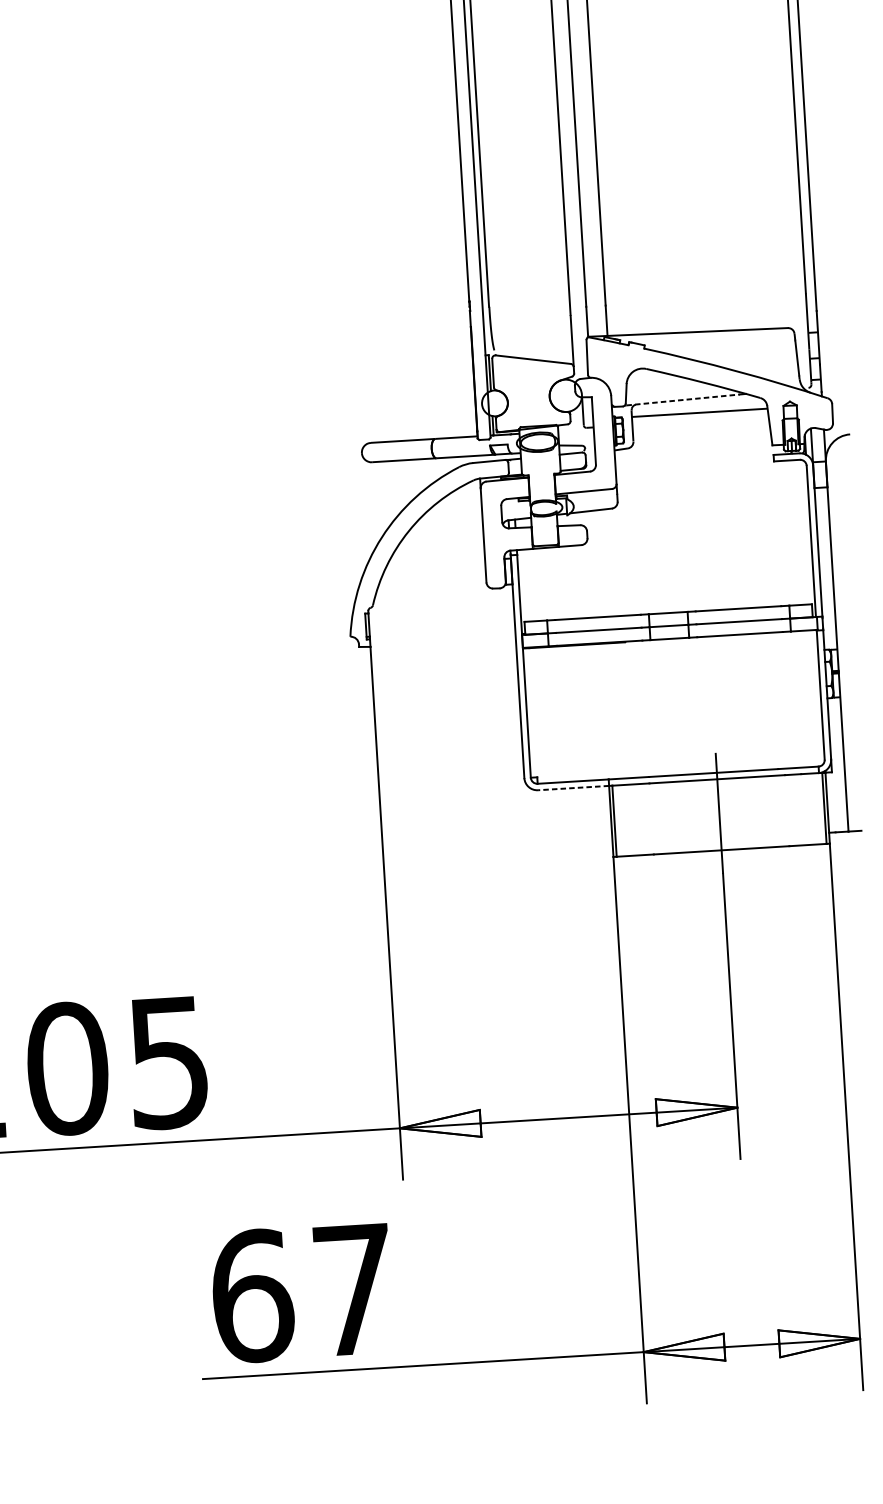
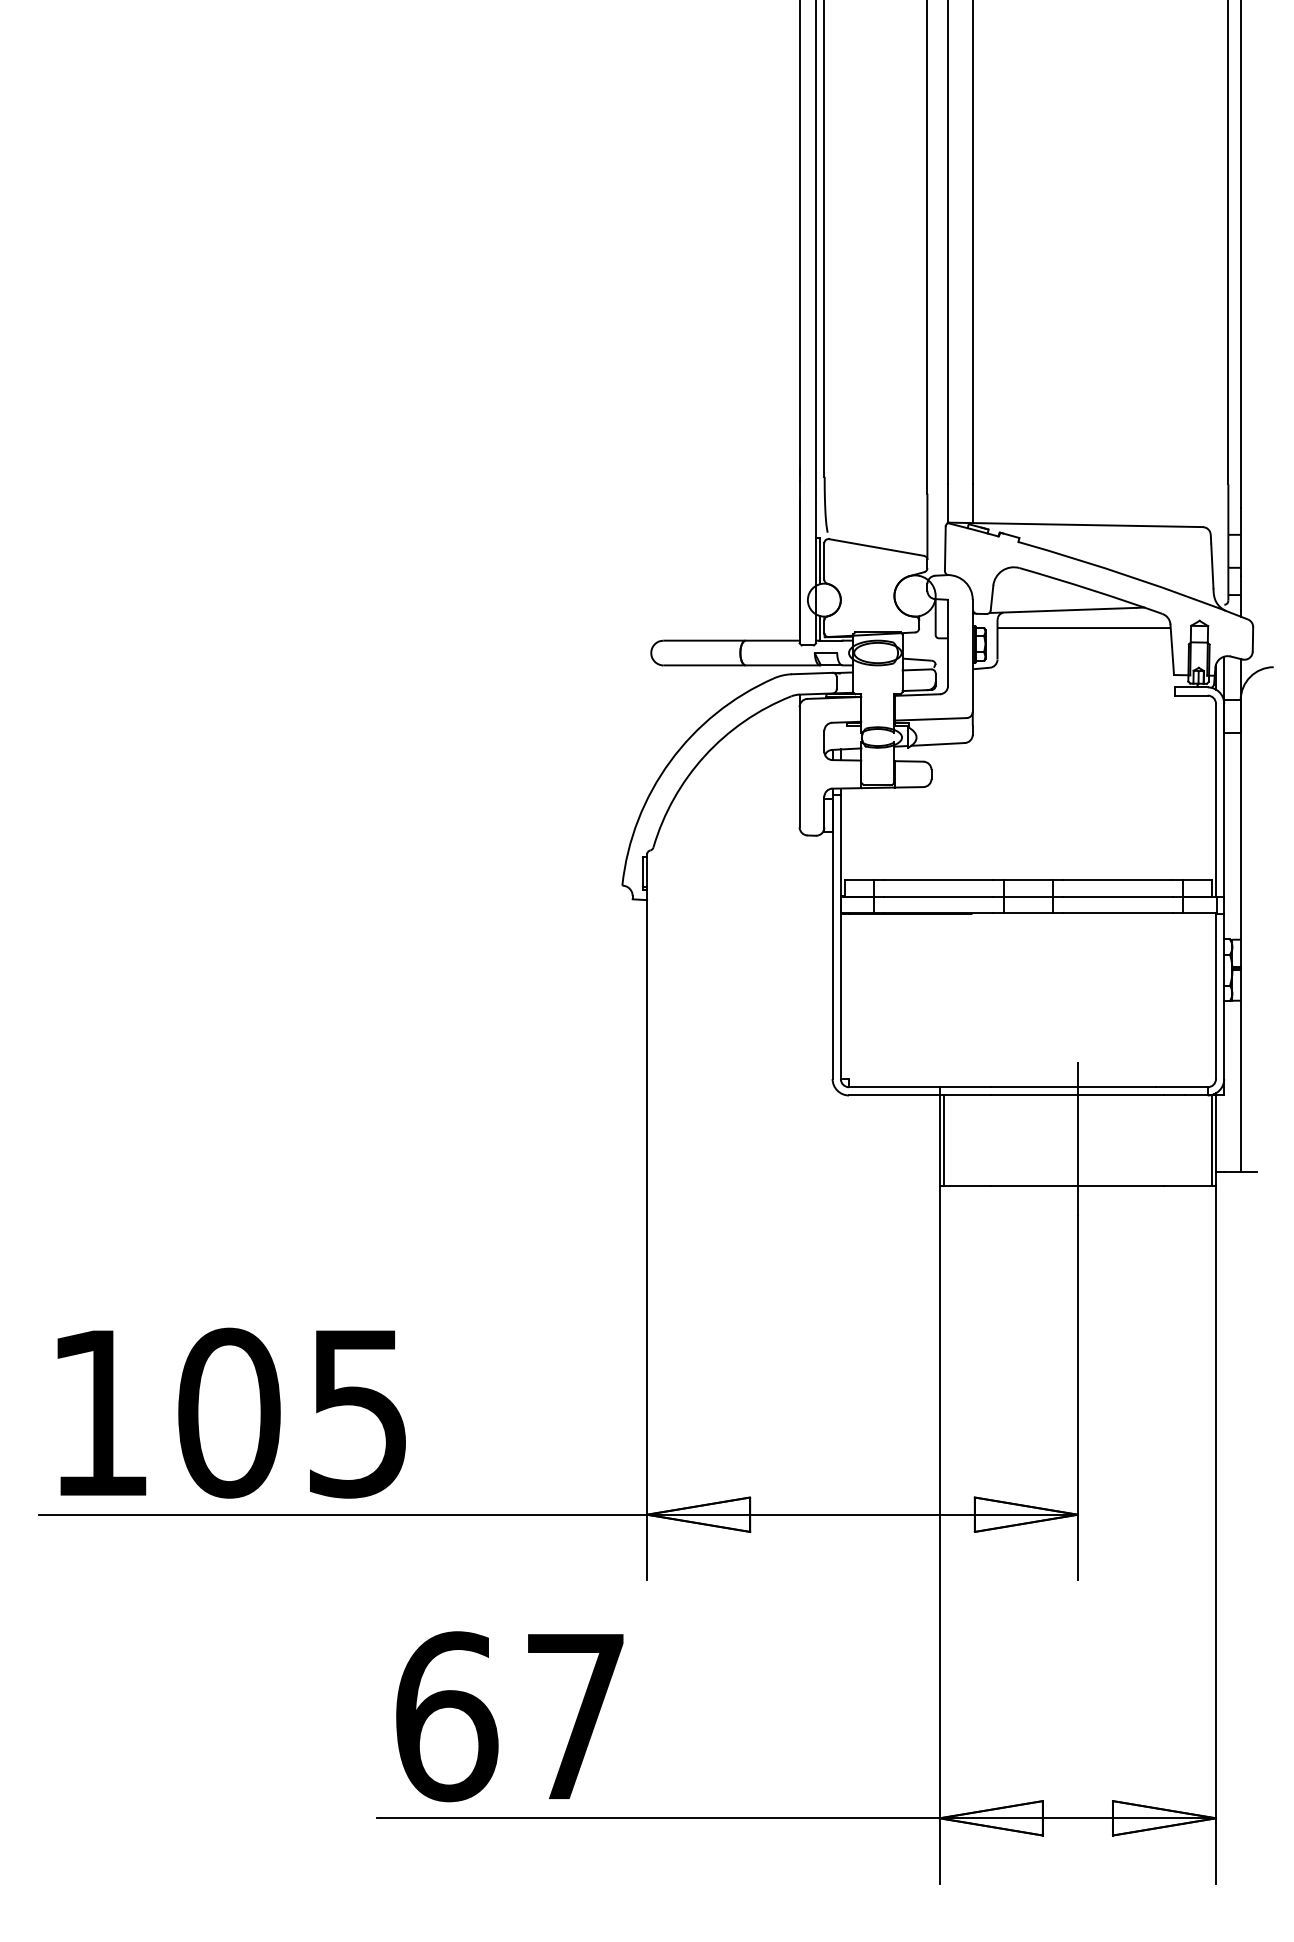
line: (683, 400) -> (1064, 610), dashed -> solid
line: (572, 788) -> (893, 1095), dashed -> solid

